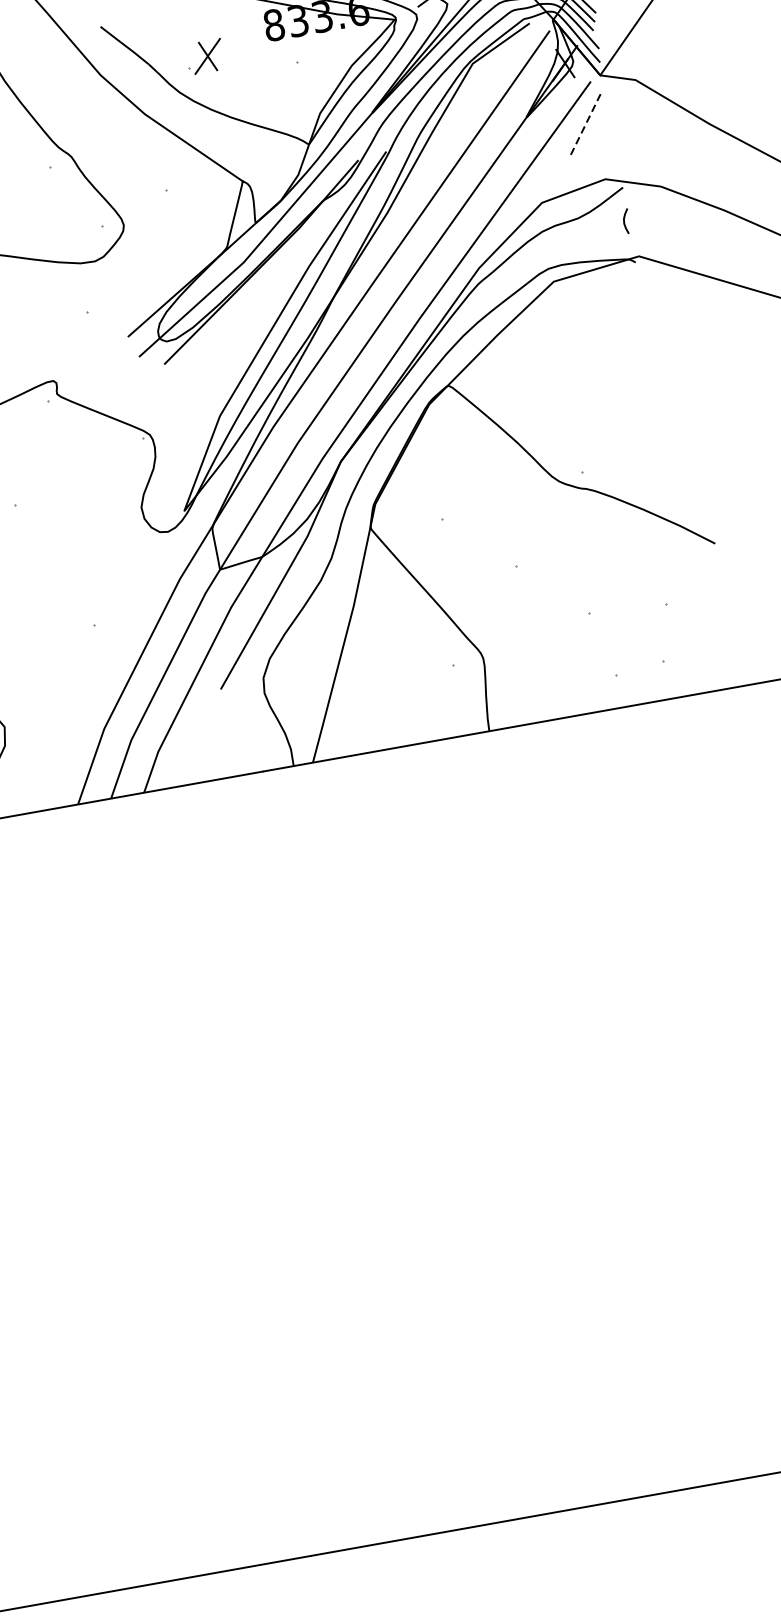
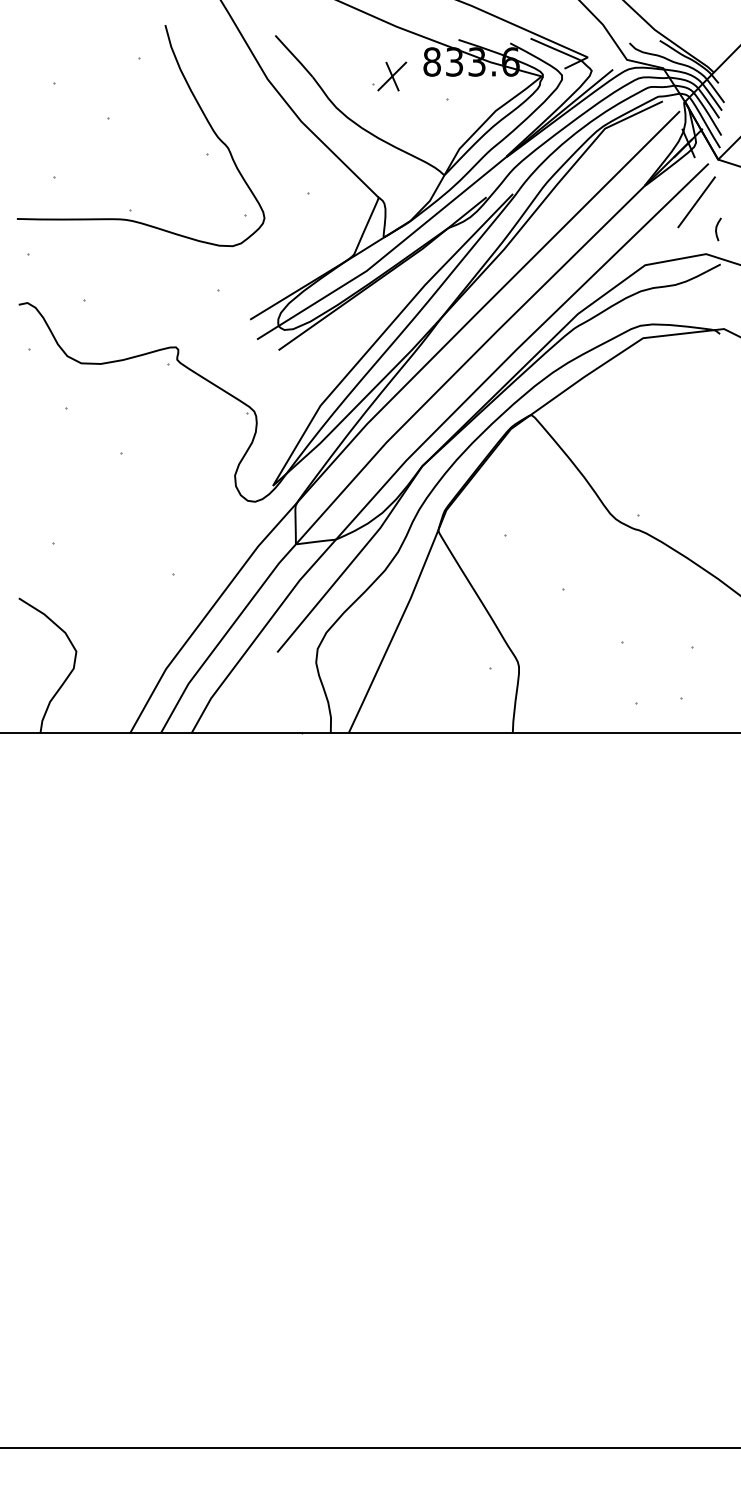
part: (204, 56) -> (389, 76), moved
line: (585, 125) -> (696, 202), dashed -> solid
curve: (625, 221) -> (717, 229), moved

